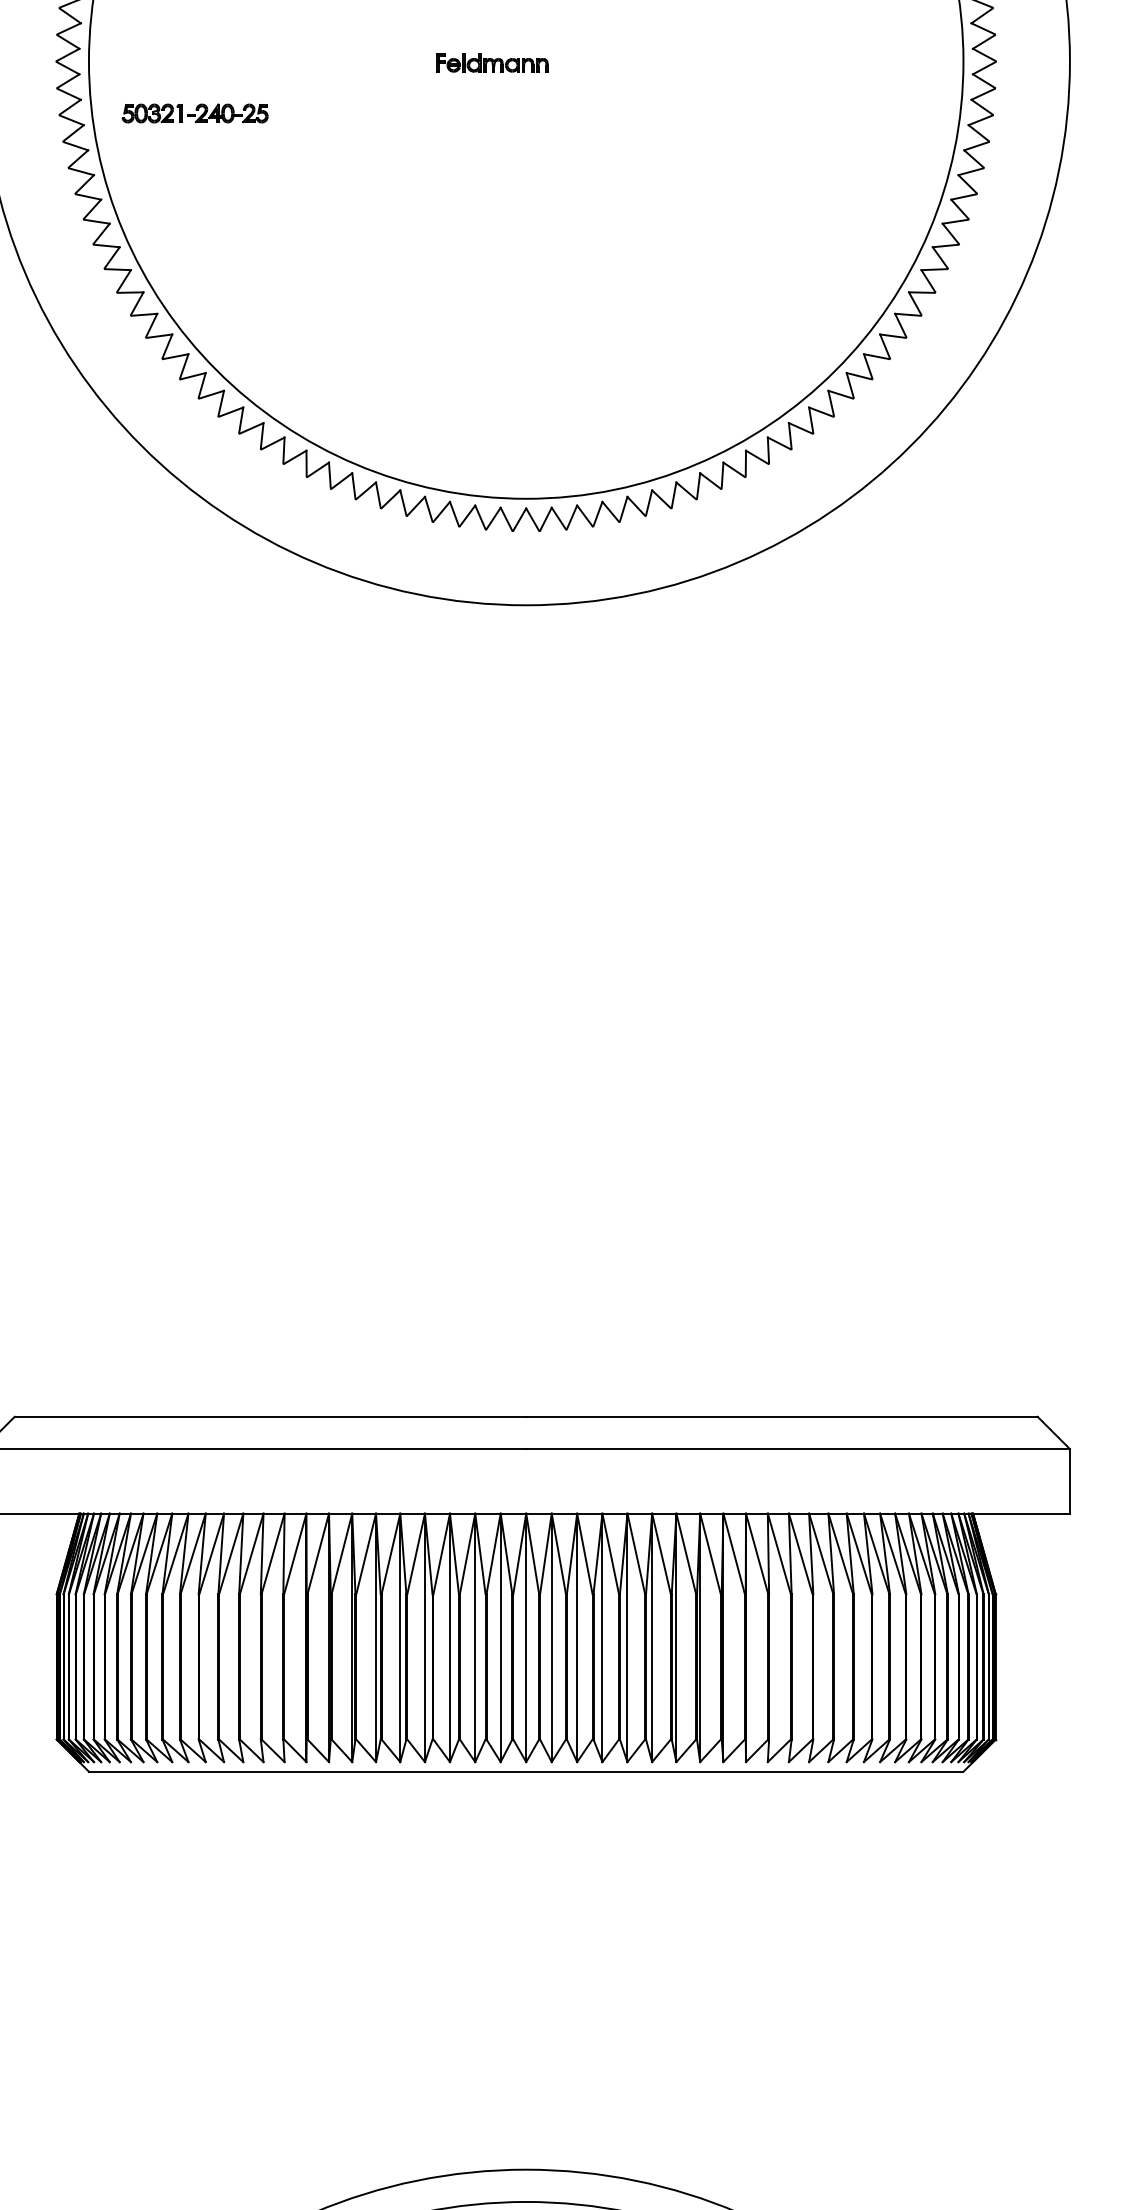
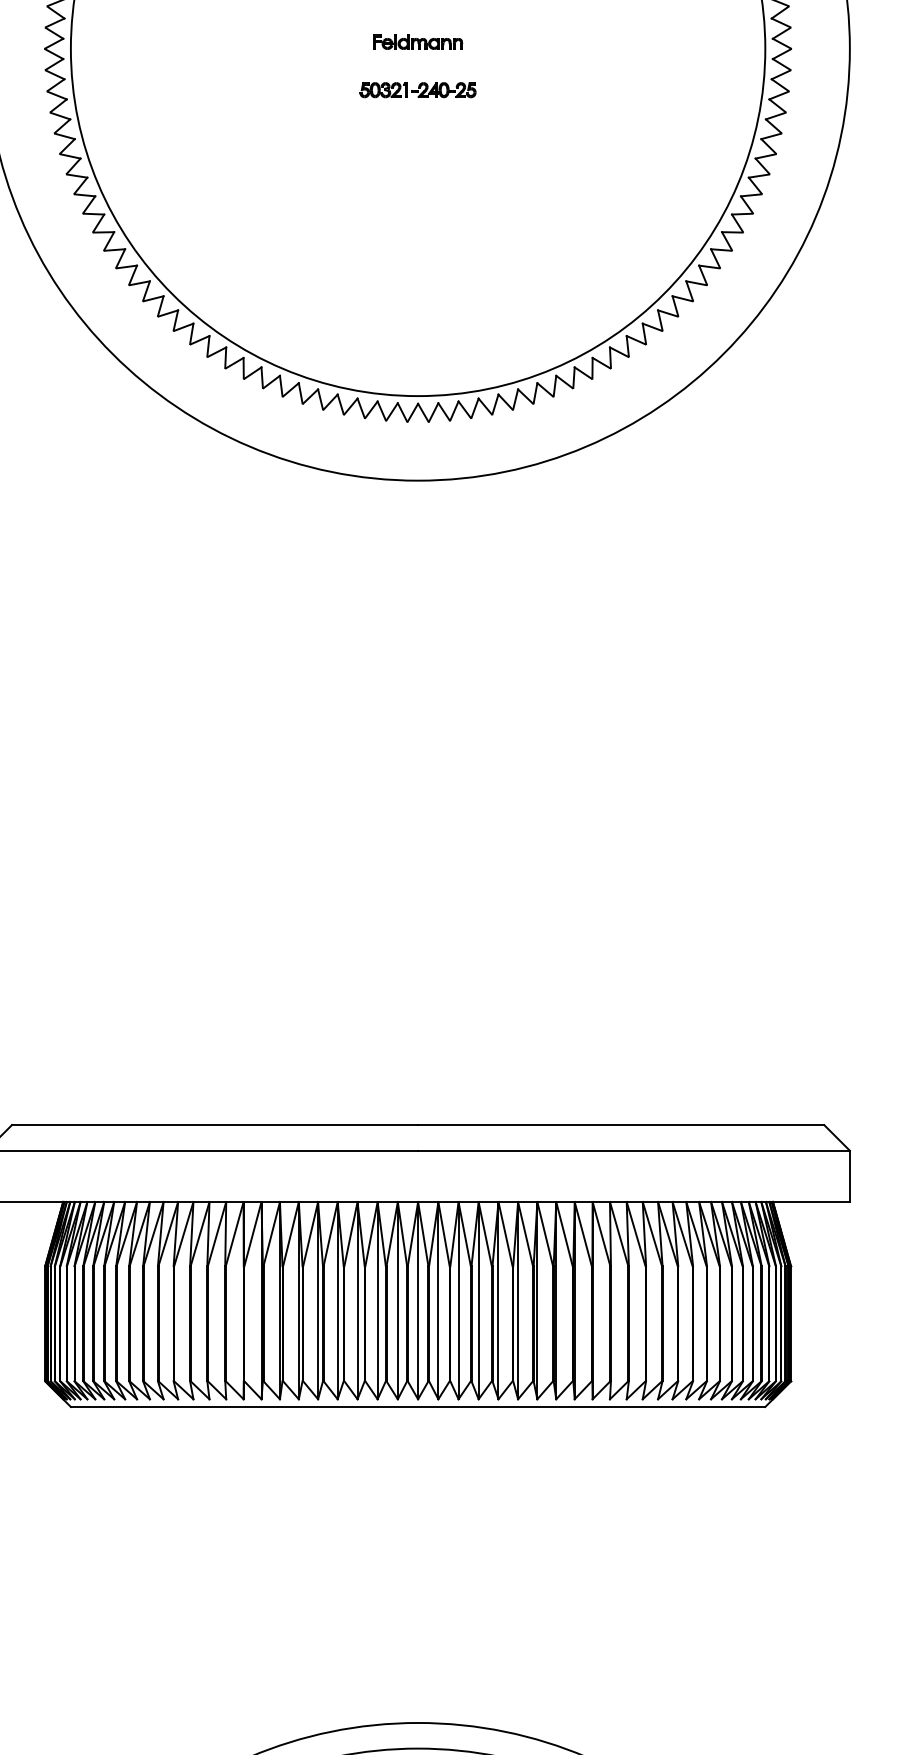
part: (492, 62) -> (418, 41), moved
part: (194, 113) -> (417, 90), moved

